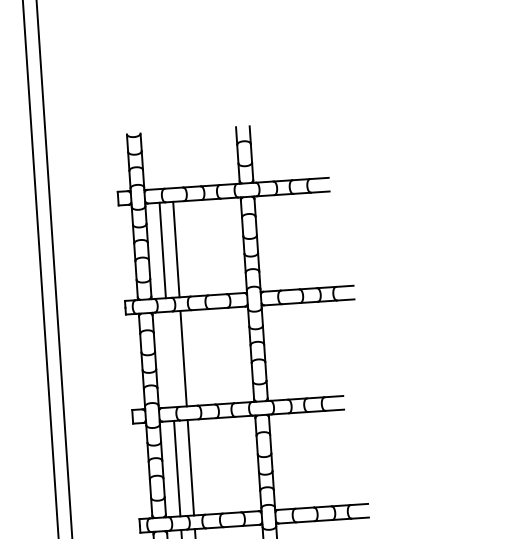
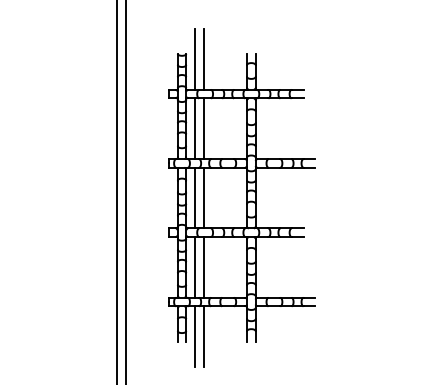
line: (169, 140) -> (204, 59), added
line: (155, 141) -> (195, 59), added
line: (169, 358) -> (195, 197), added

